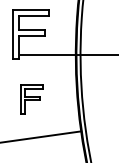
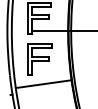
part: (31, 98) -> (39, 59), size x1.67

